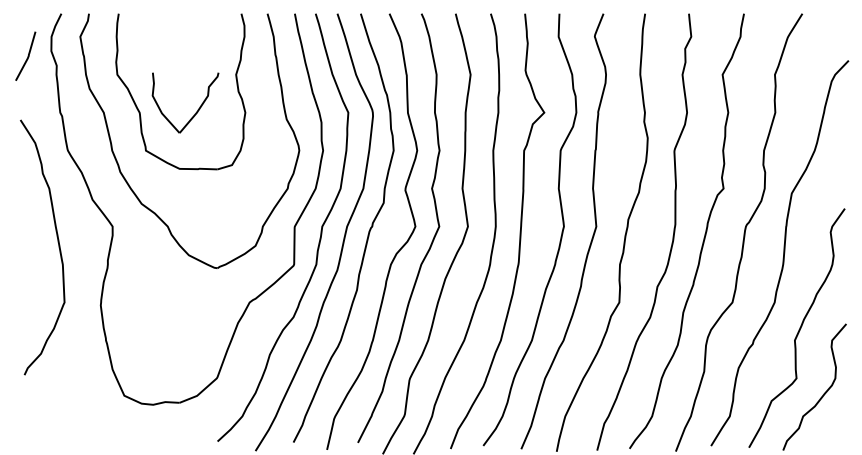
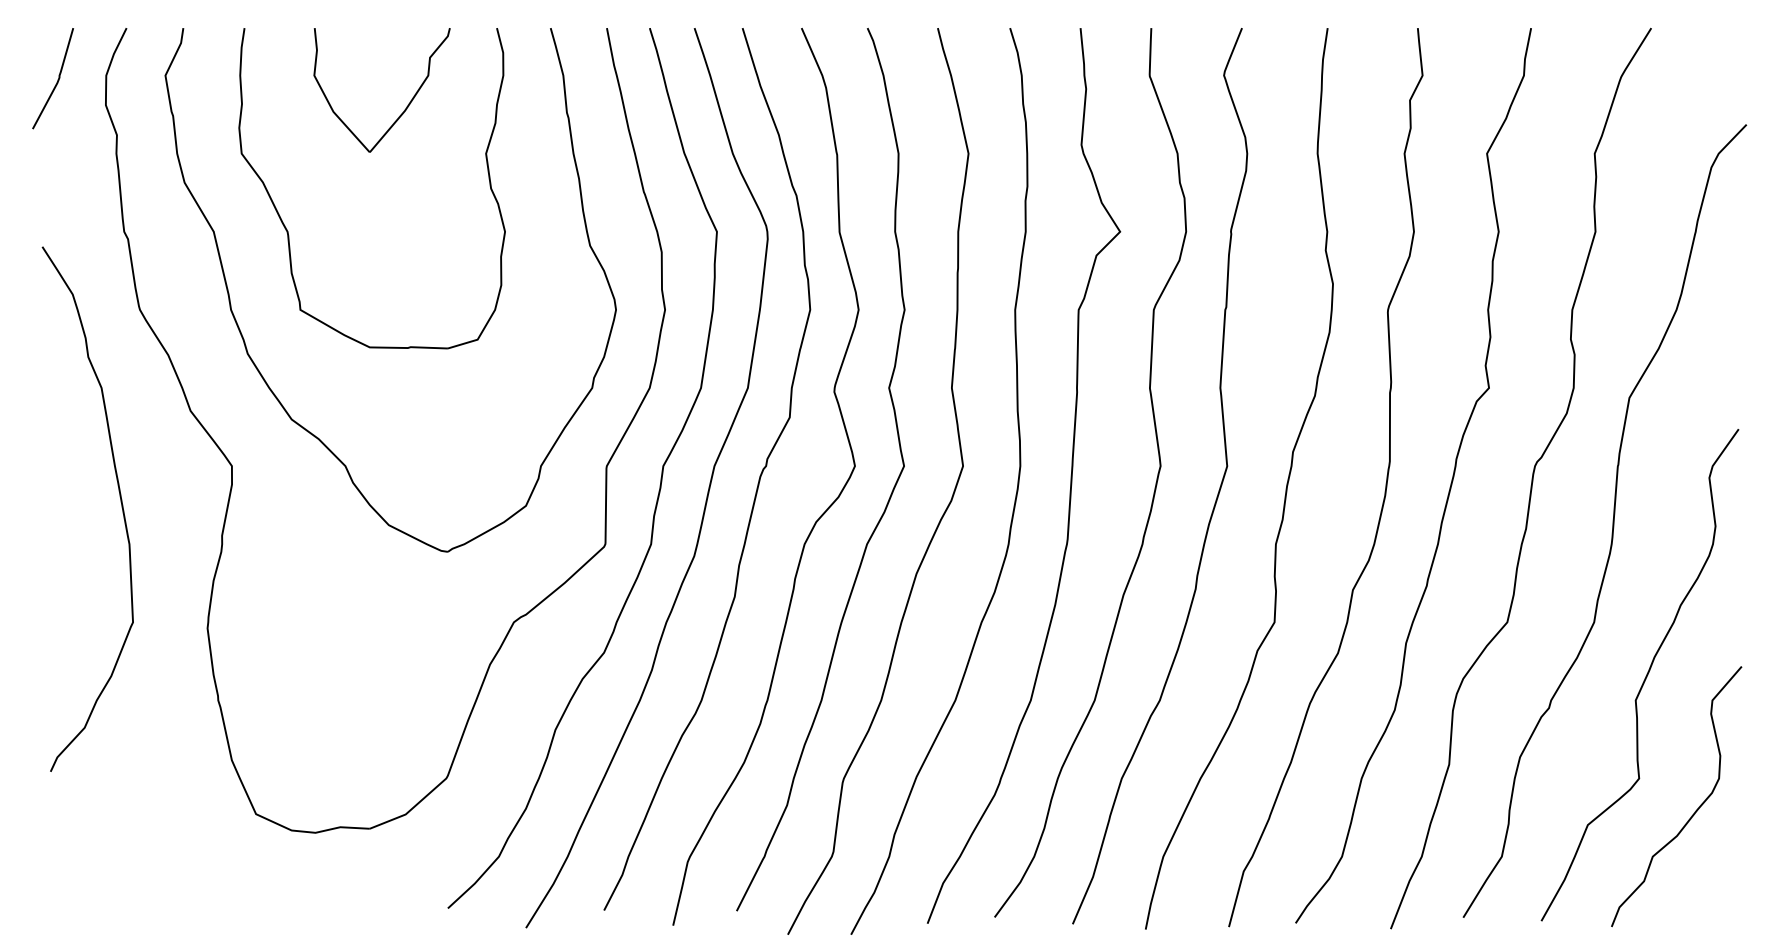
curve: (27, 55) -> (56, 77), moved
part: (197, 109) -> (406, 103), moved

